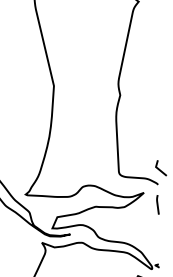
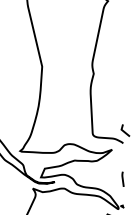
line: (157, 204) -> (122, 179), moved

